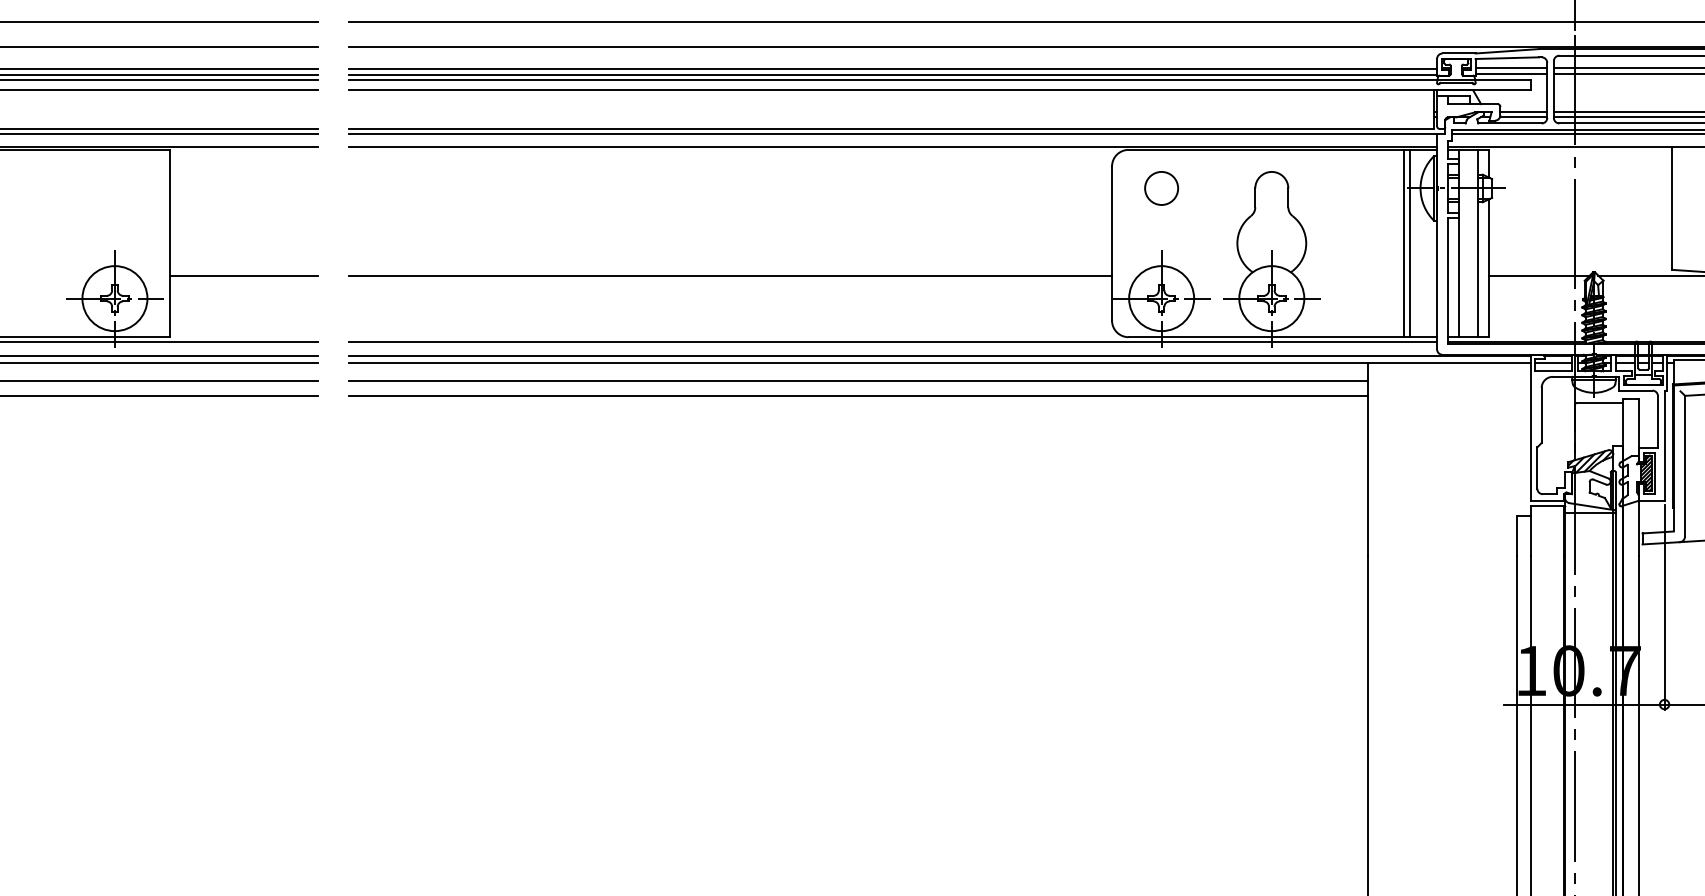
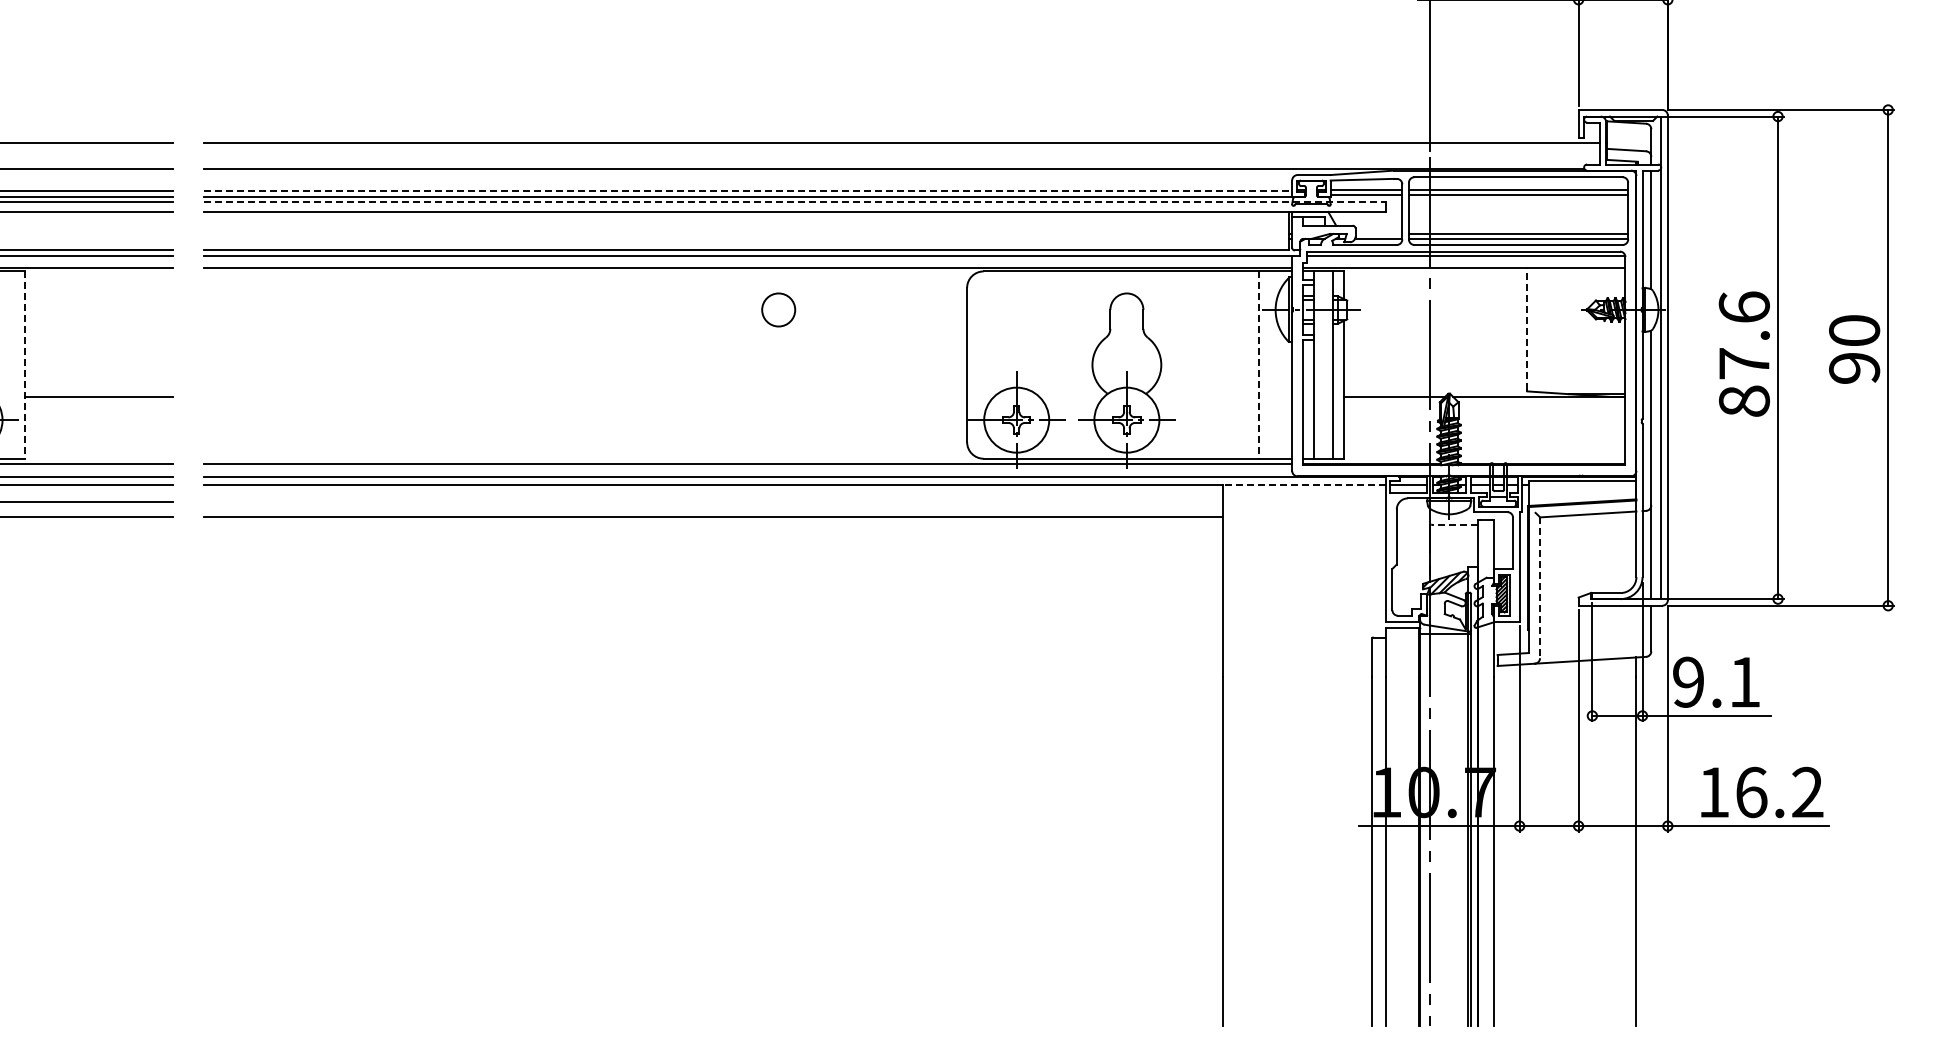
line: (893, 69) -> (748, 191), solid -> dashed
line: (939, 80) -> (794, 202), solid -> dashed
line: (1523, 111) -> (1378, 233), removed
circle: (1161, 187) -> (778, 309), moved
line: (1672, 206) -> (1527, 328), solid -> dashed
line: (1409, 242) -> (1264, 364), removed
line: (170, 243) -> (25, 365), solid -> dashed
line: (1404, 243) -> (1259, 365), solid -> dashed
line: (730, 275) -> (585, 397), removed
line: (1449, 362) -> (1304, 484), solid -> dashed
line: (858, 380) -> (713, 502), removed
line: (1600, 402) -> (1455, 524), solid -> dashed
line: (1685, 466) -> (1540, 588), solid -> dashed

